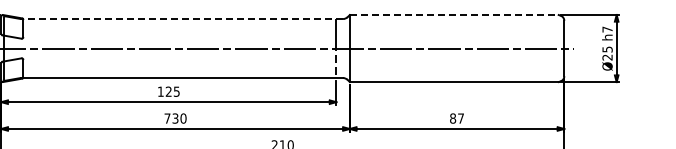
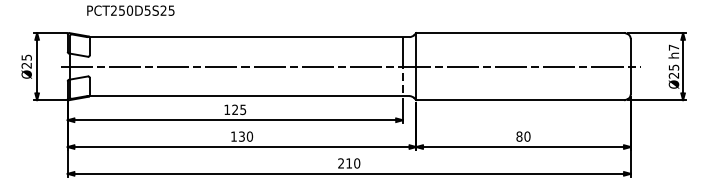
line: (455, 15) -> (521, 33), dashed -> solid
line: (182, 19) -> (248, 37), dashed -> solid
text: (167, 118) -> (233, 136), 730 -> 130
text: (461, 118) -> (527, 136), 87 -> 80

